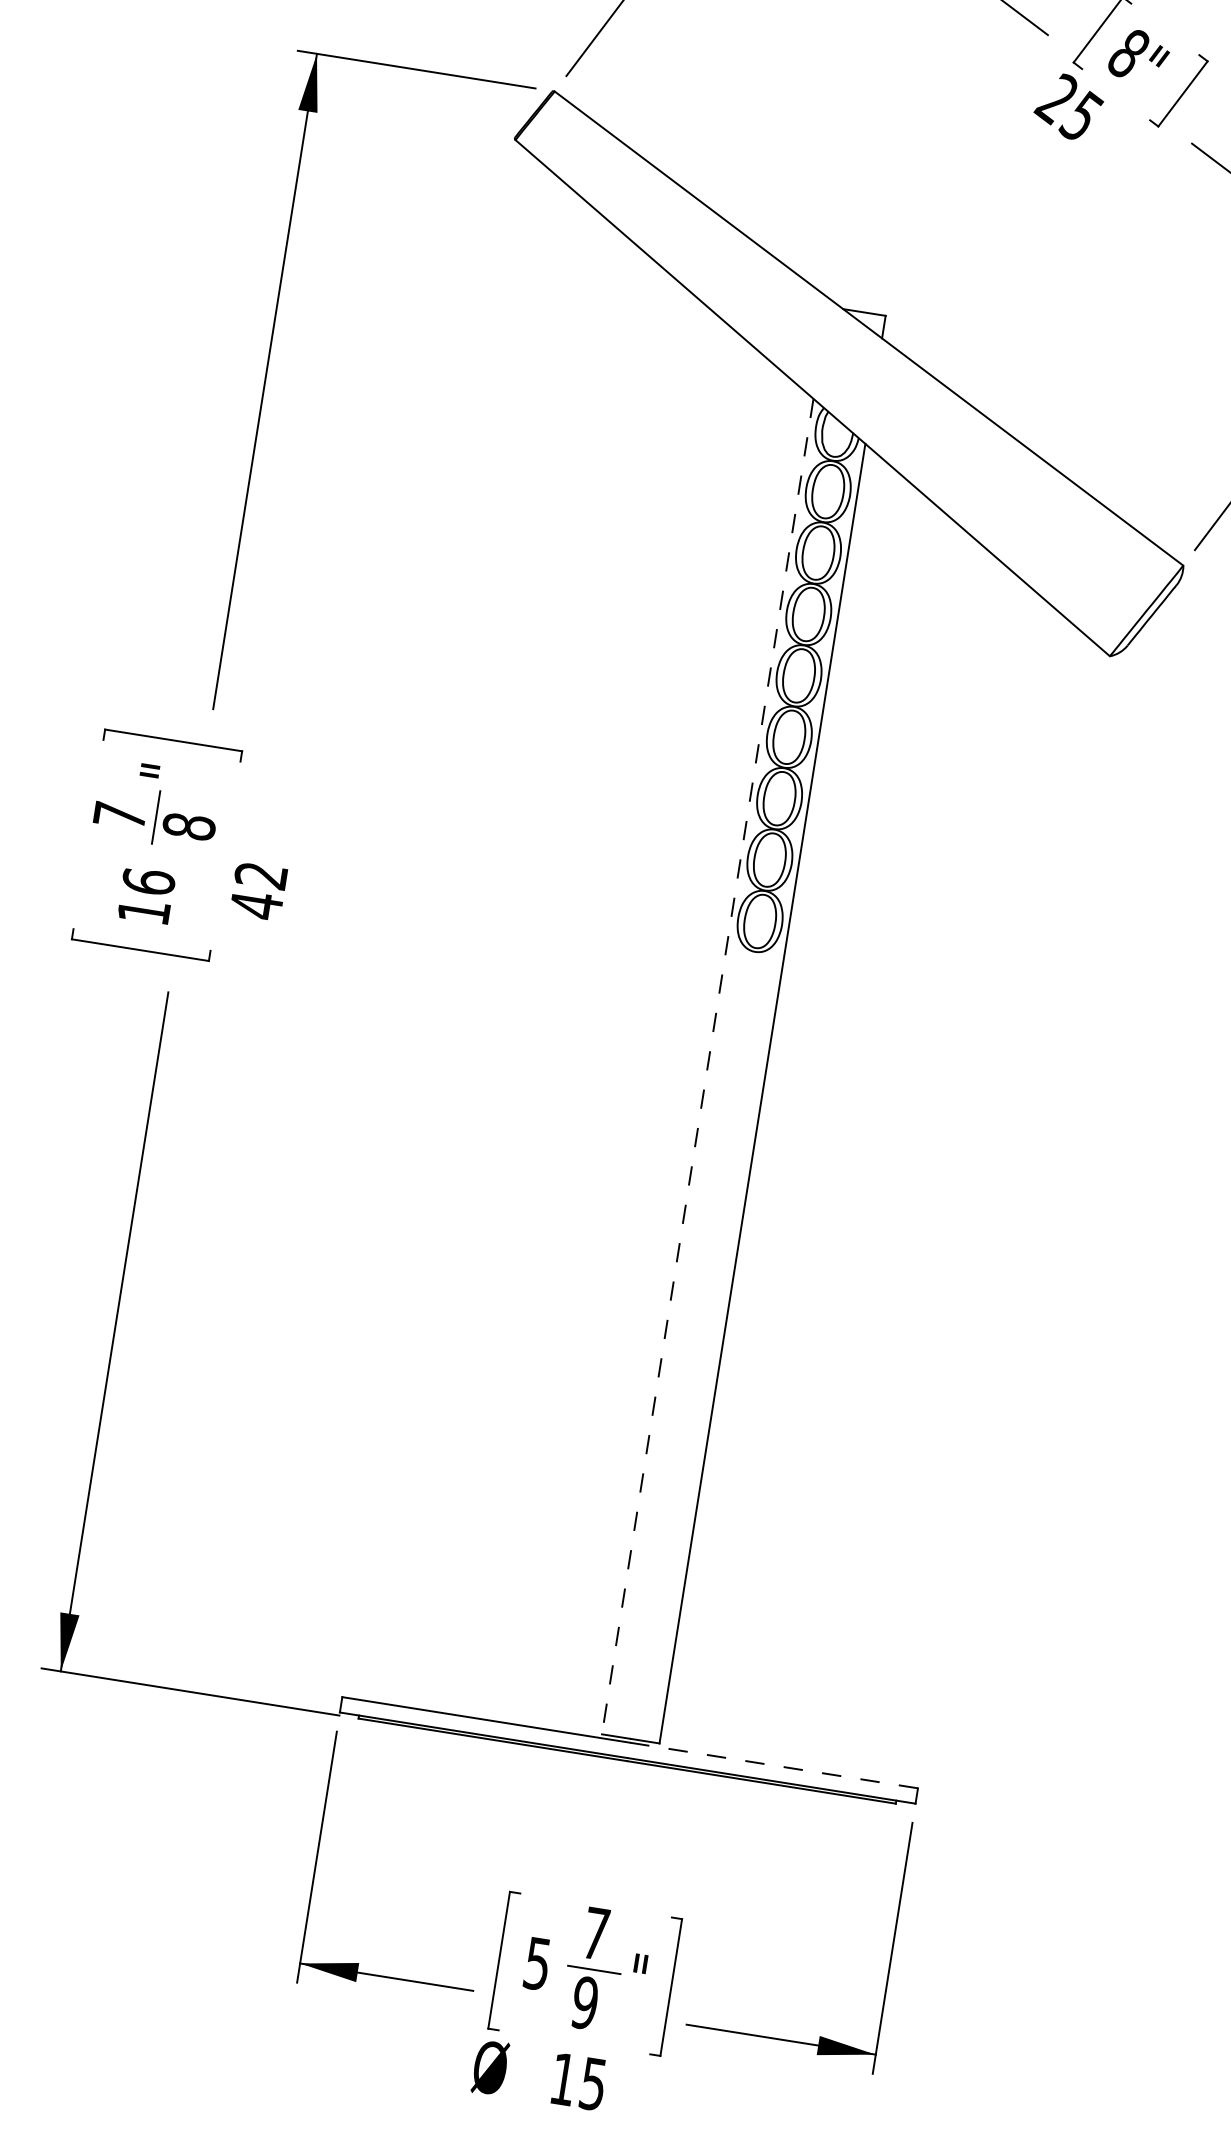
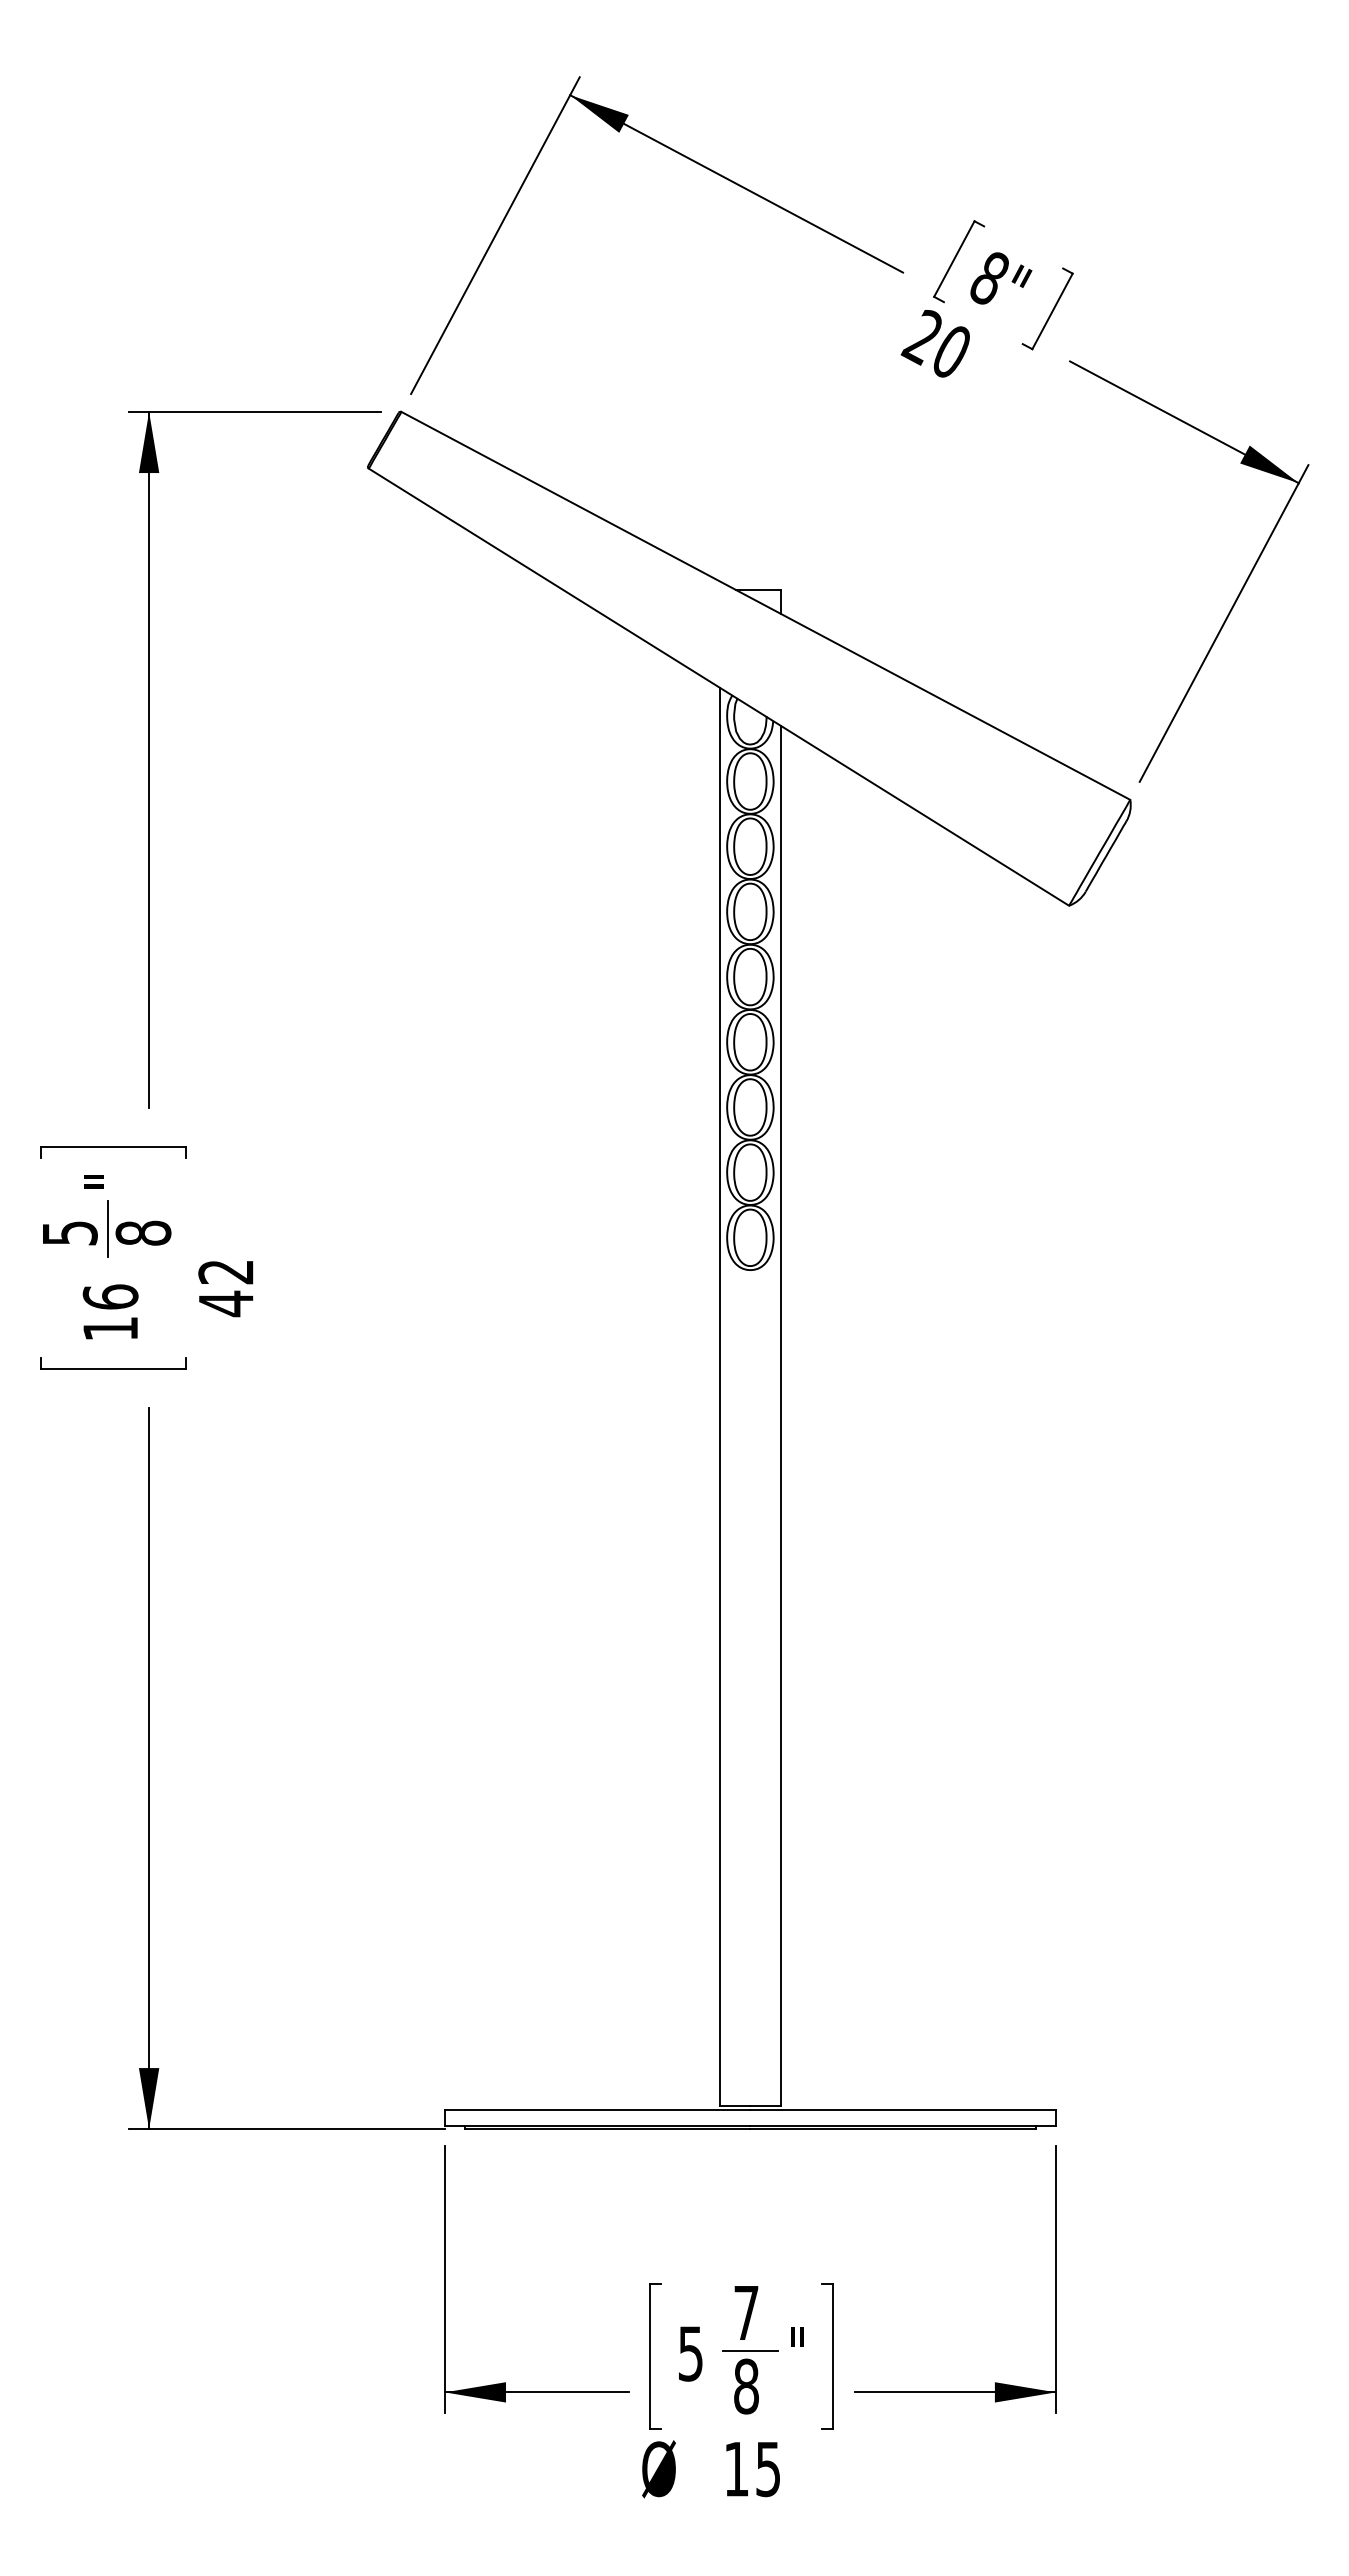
text: (1081, 115) -> (950, 350), 25 -> 20
text: (120, 816) -> (70, 1233), 7 -> 5
line: (707, 1066) -> (719, 1396), dashed -> solid
line: (774, 1765) -> (903, 2109), dashed -> solid
text: (584, 2002) -> (745, 2386), 9 -> 8

